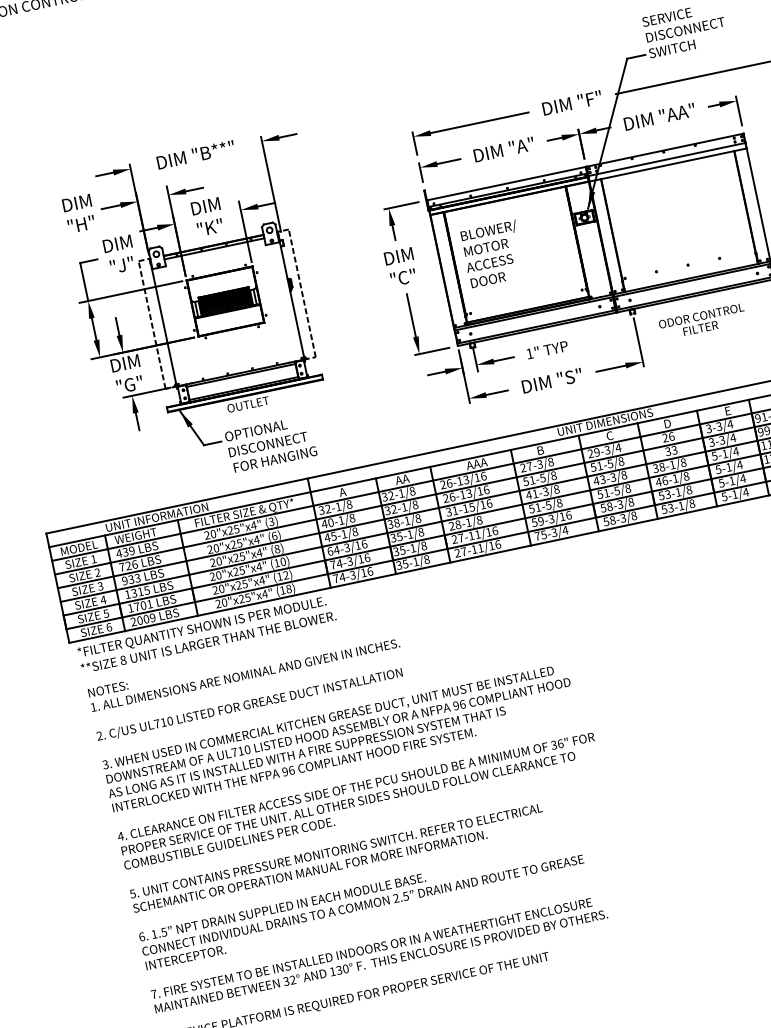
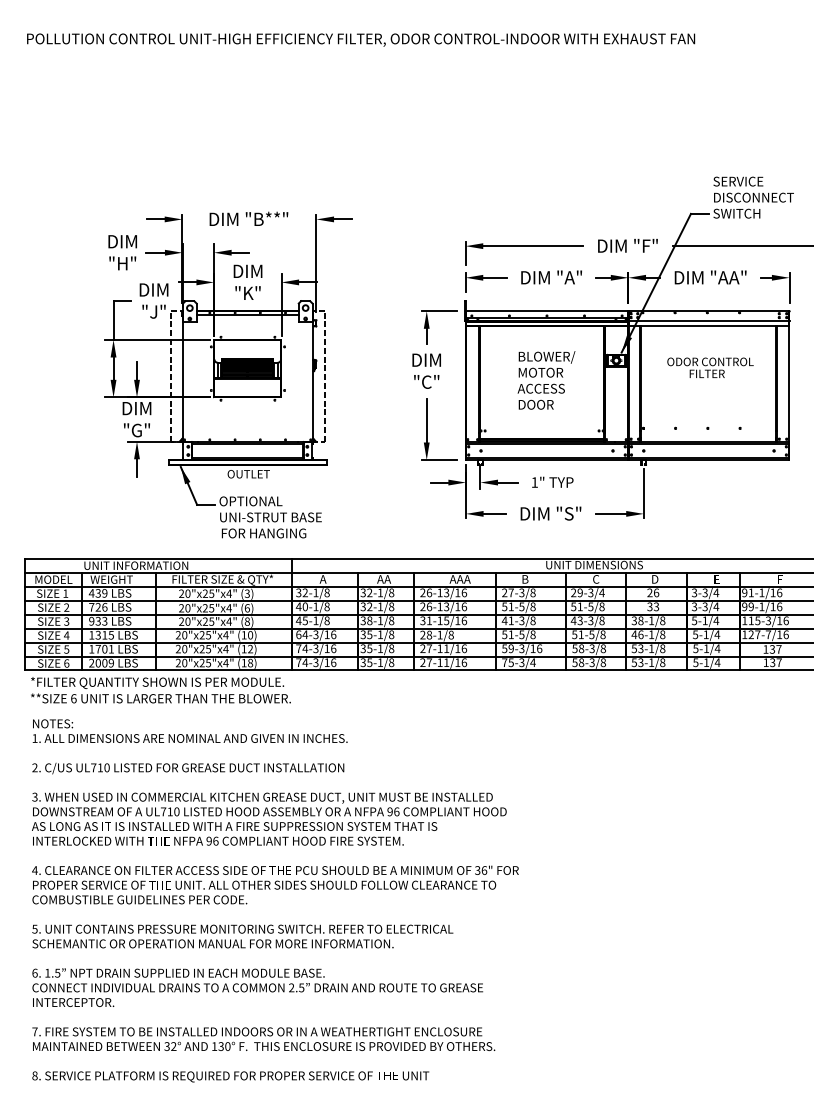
text: (493, 254) -> (546, 380), moved
text: (702, 321) -> (710, 367), moved
text: (278, 442) -> (270, 517), DISCONNECT -> UNI-STRUT BASE
text: (123, 660) -> (73, 698), 8 -> 6

